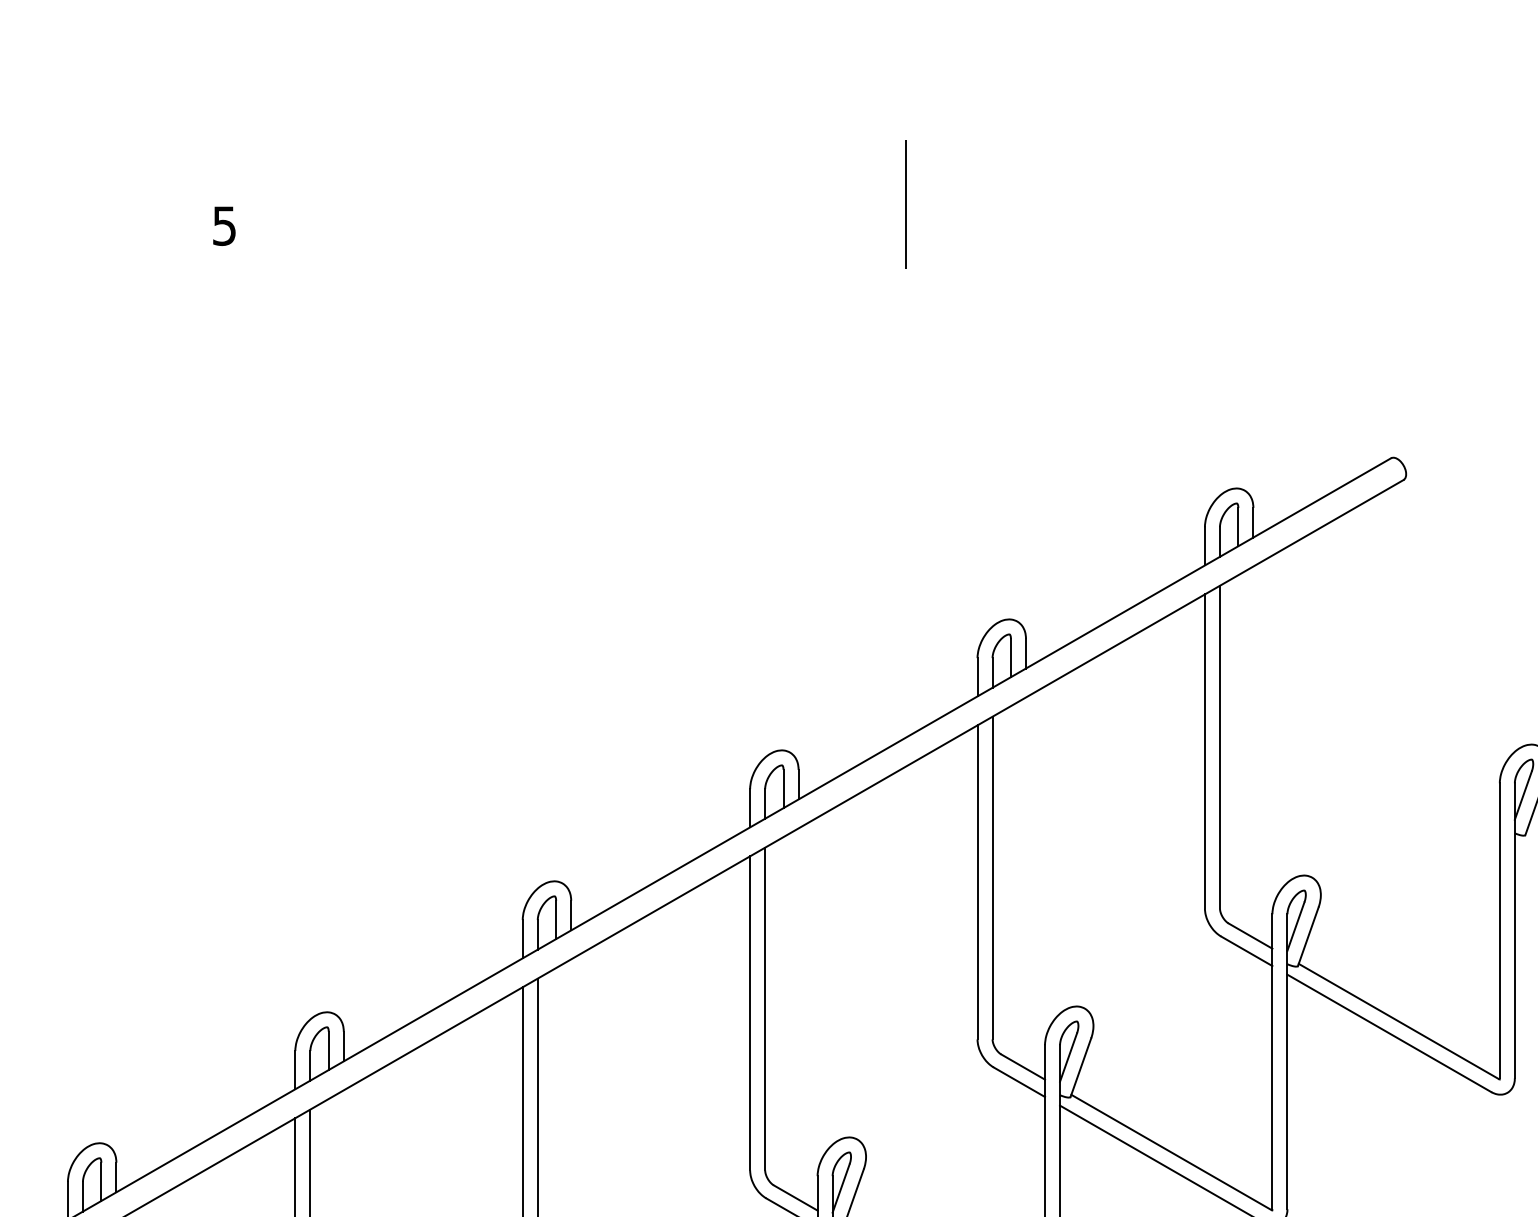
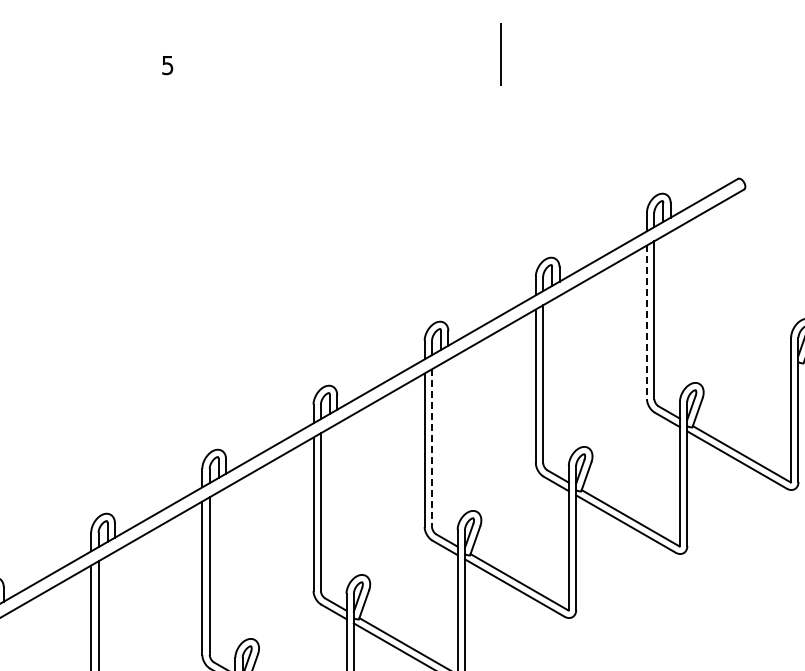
line: (1205, 751) -> (647, 322), solid -> dashed
line: (766, 1009) -> (432, 448), solid -> dashed

